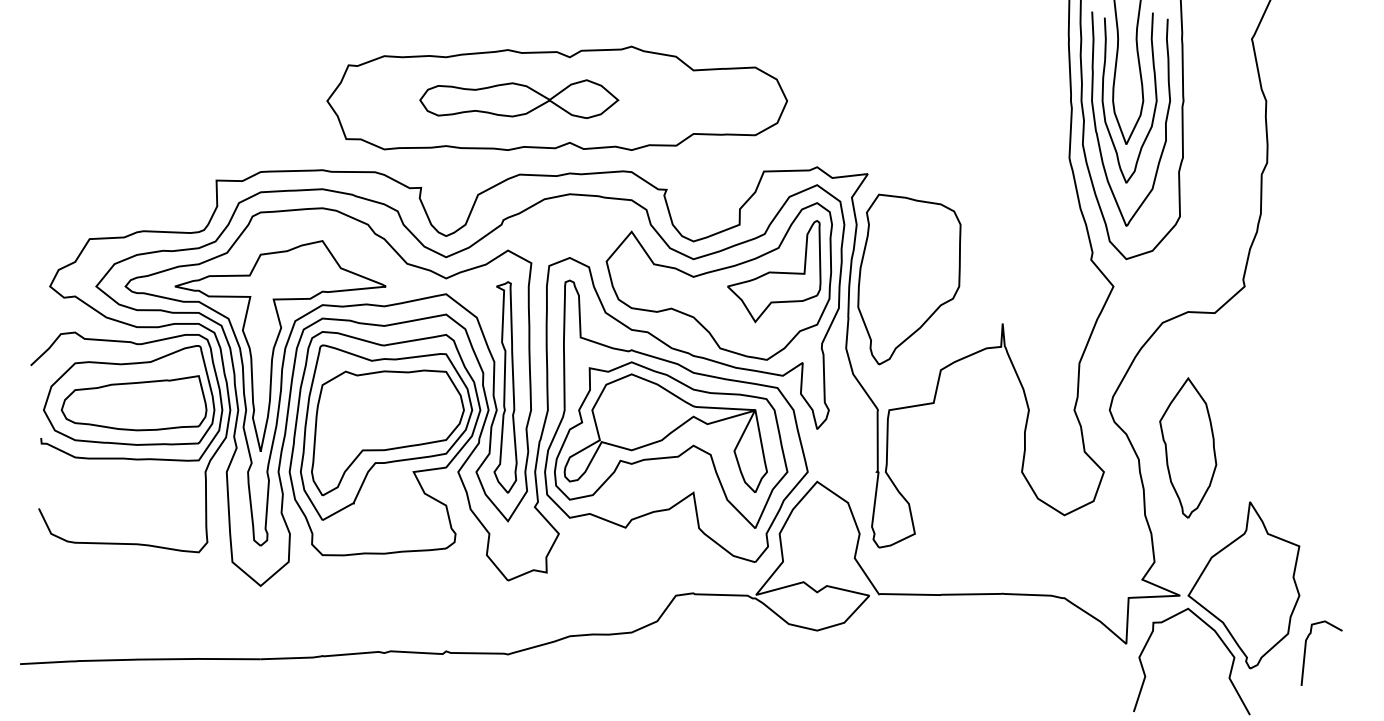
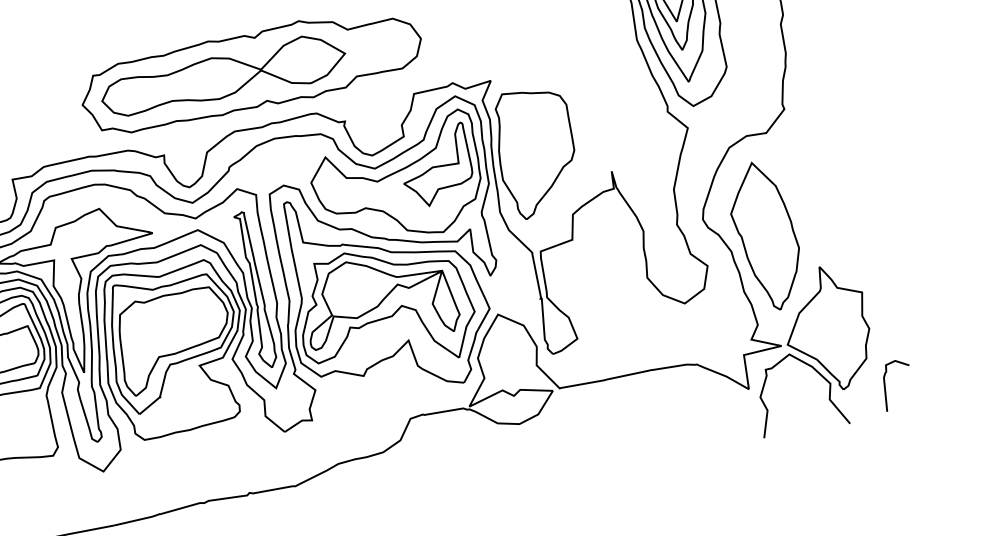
part: (519, 98) -> (223, 75), size x1.67
part: (1188, 447) -> (766, 235), size x1.43
curve: (1306, 648) -> (885, 383), moved

